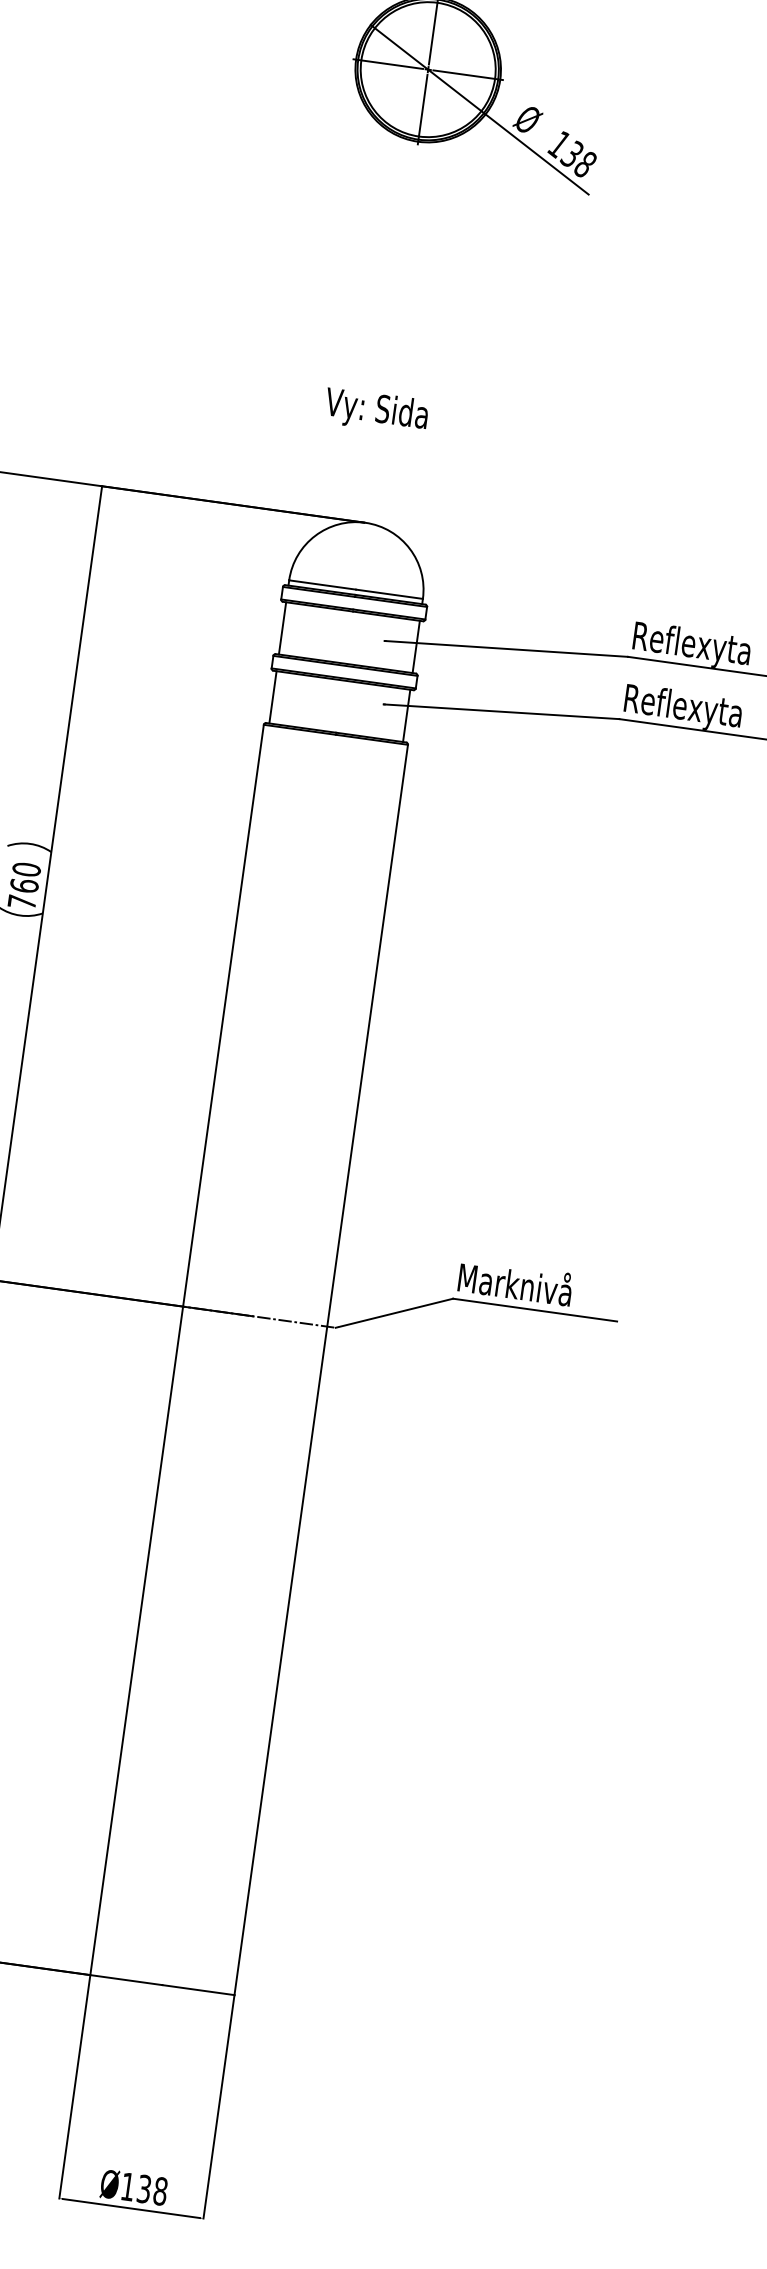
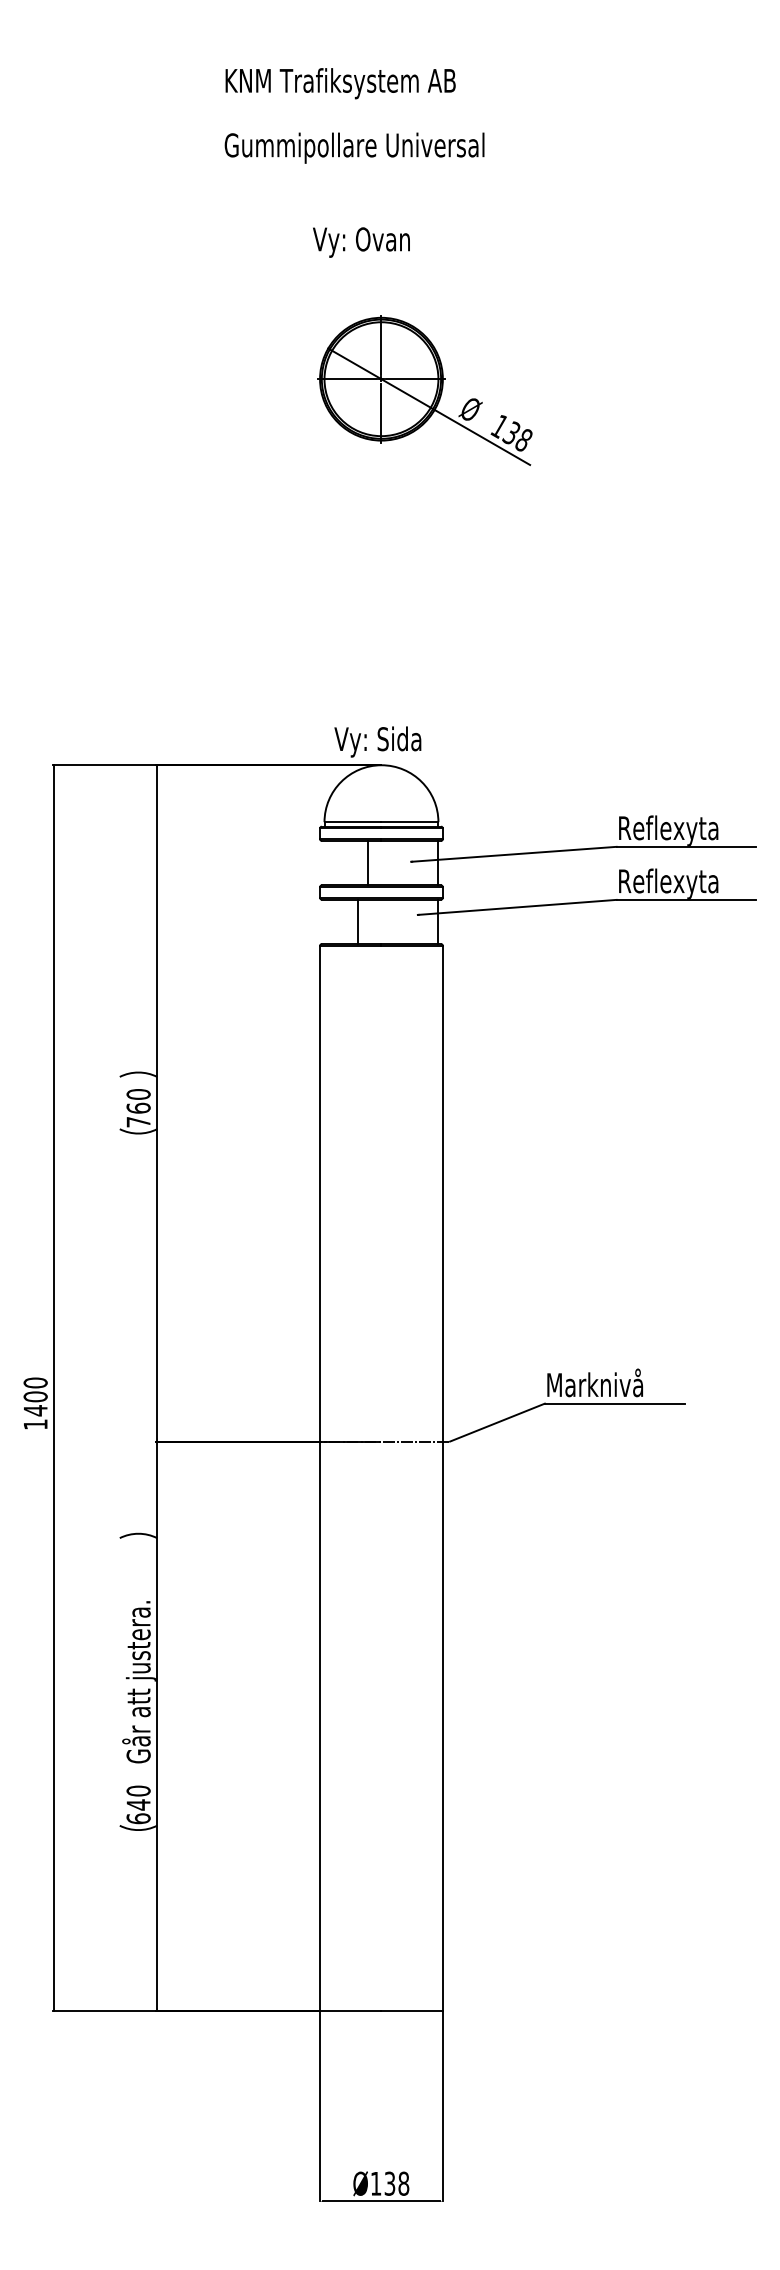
text: (376, 410) -> (377, 741), moved
line: (282, 627) -> (367, 862), moved
line: (273, 696) -> (357, 921), moved

